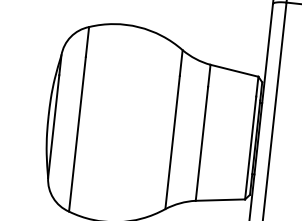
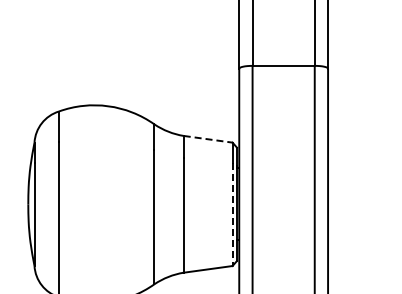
line: (234, 71) -> (208, 139), solid -> dashed
line: (250, 148) -> (232, 214), solid -> dashed

